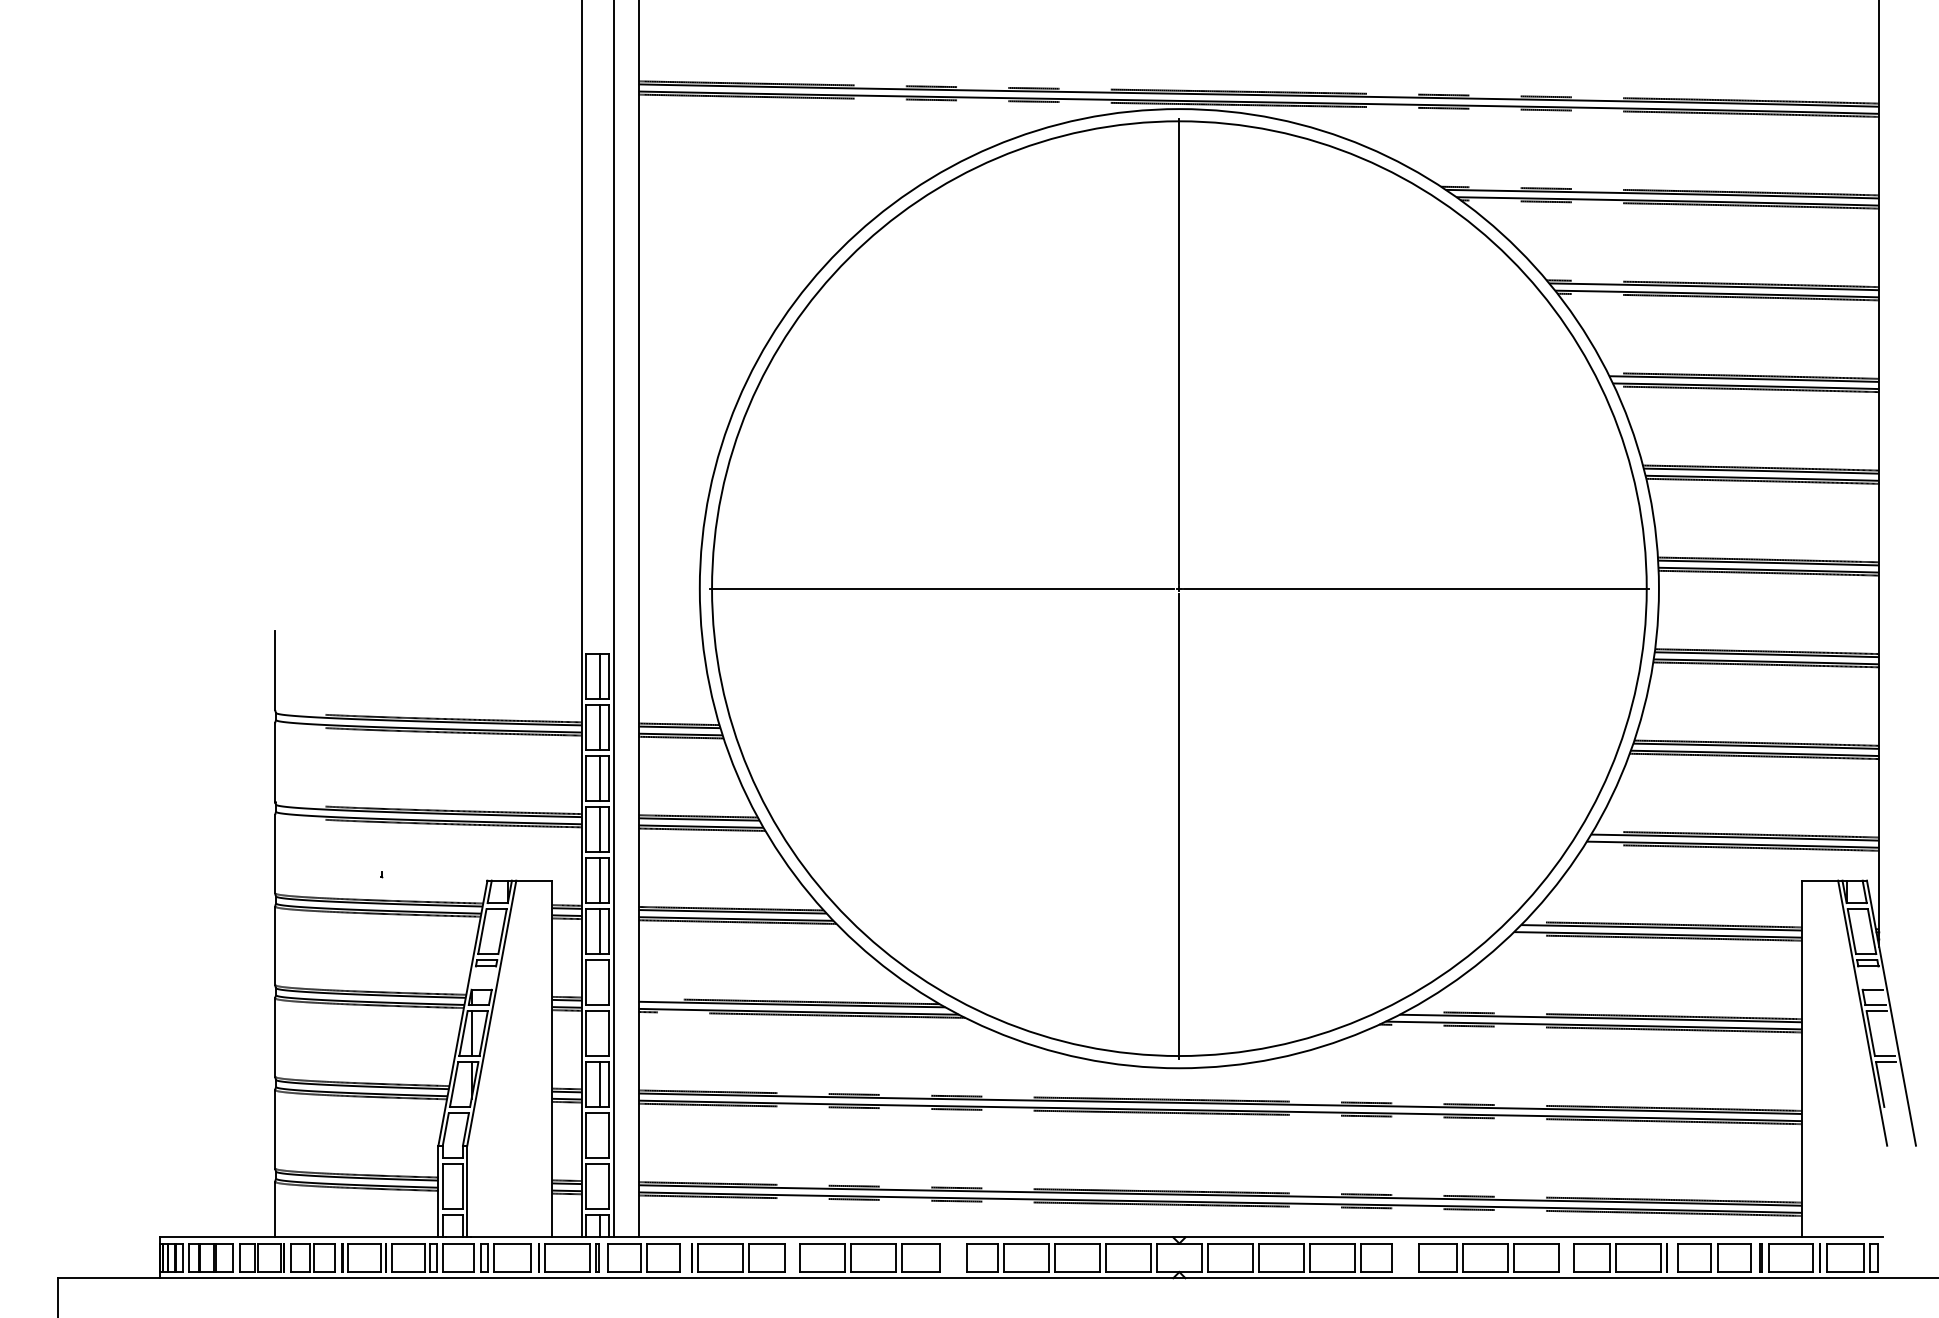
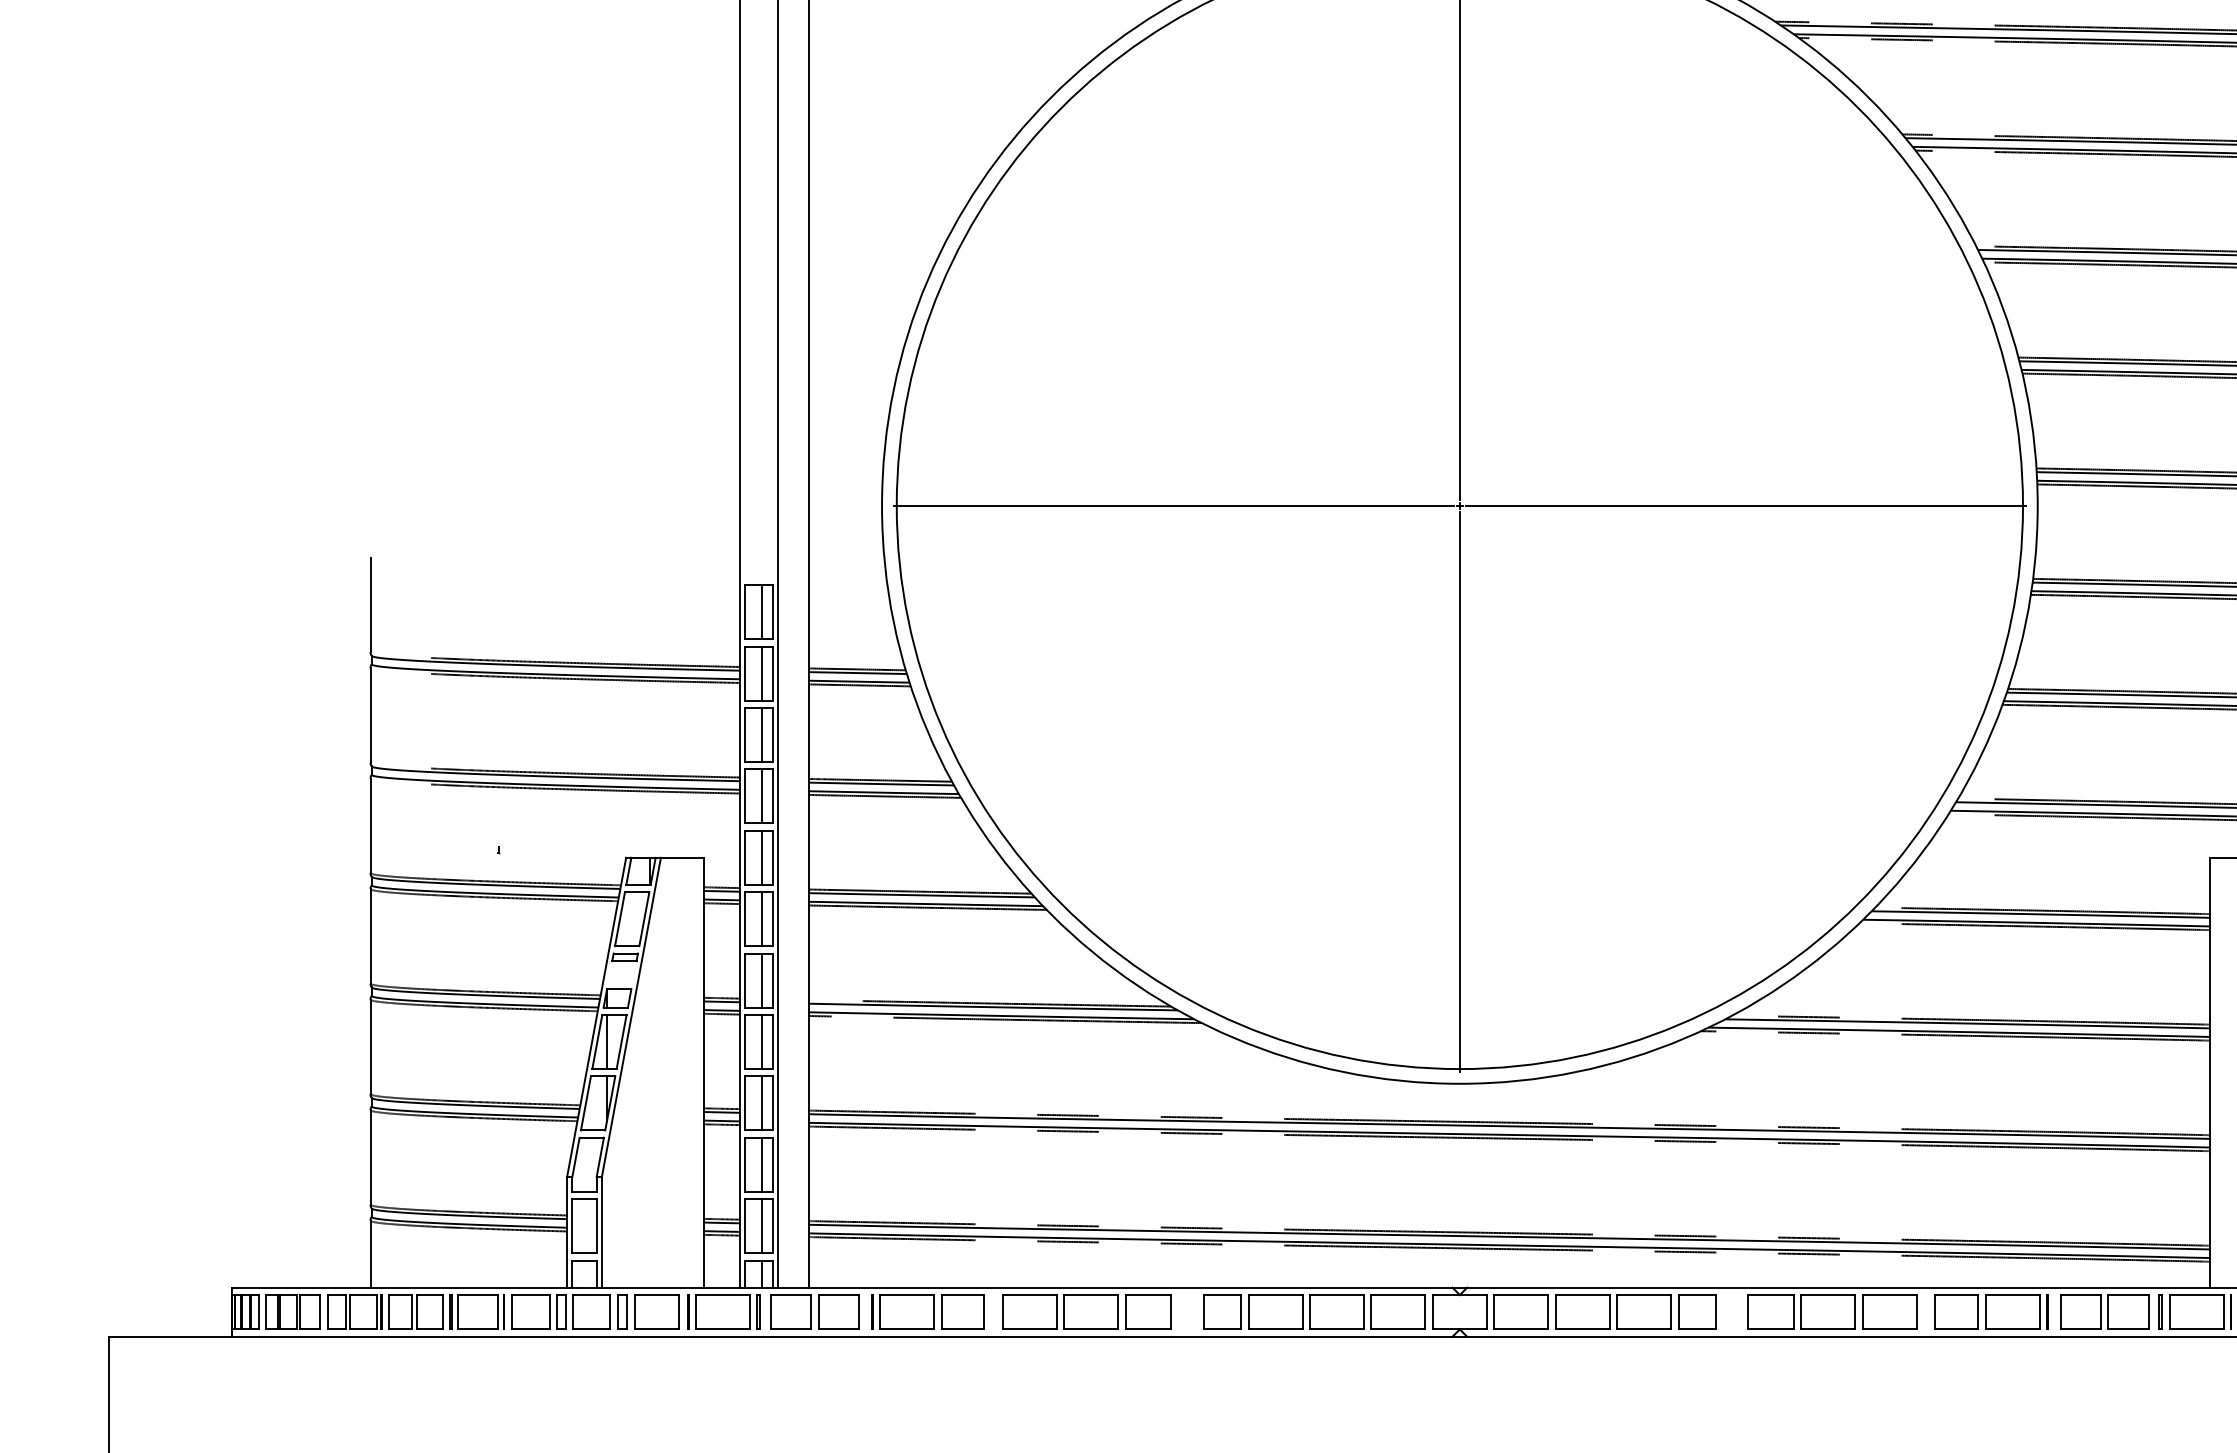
line: (600, 982) -> (762, 980), added
line: (600, 1033) -> (762, 1041), added
line: (600, 1135) -> (762, 1164), added
line: (600, 1186) -> (762, 1226), added

